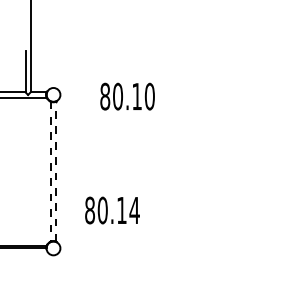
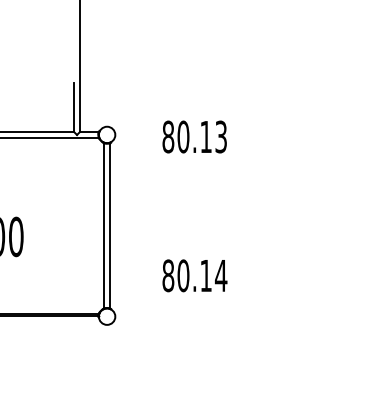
text: (150, 96) -> (221, 136), 80.10 -> 80.13
line: (51, 171) -> (104, 225), dashed -> solid
line: (56, 171) -> (110, 225), dashed -> solid
text: (112, 210) -> (194, 275), moved

